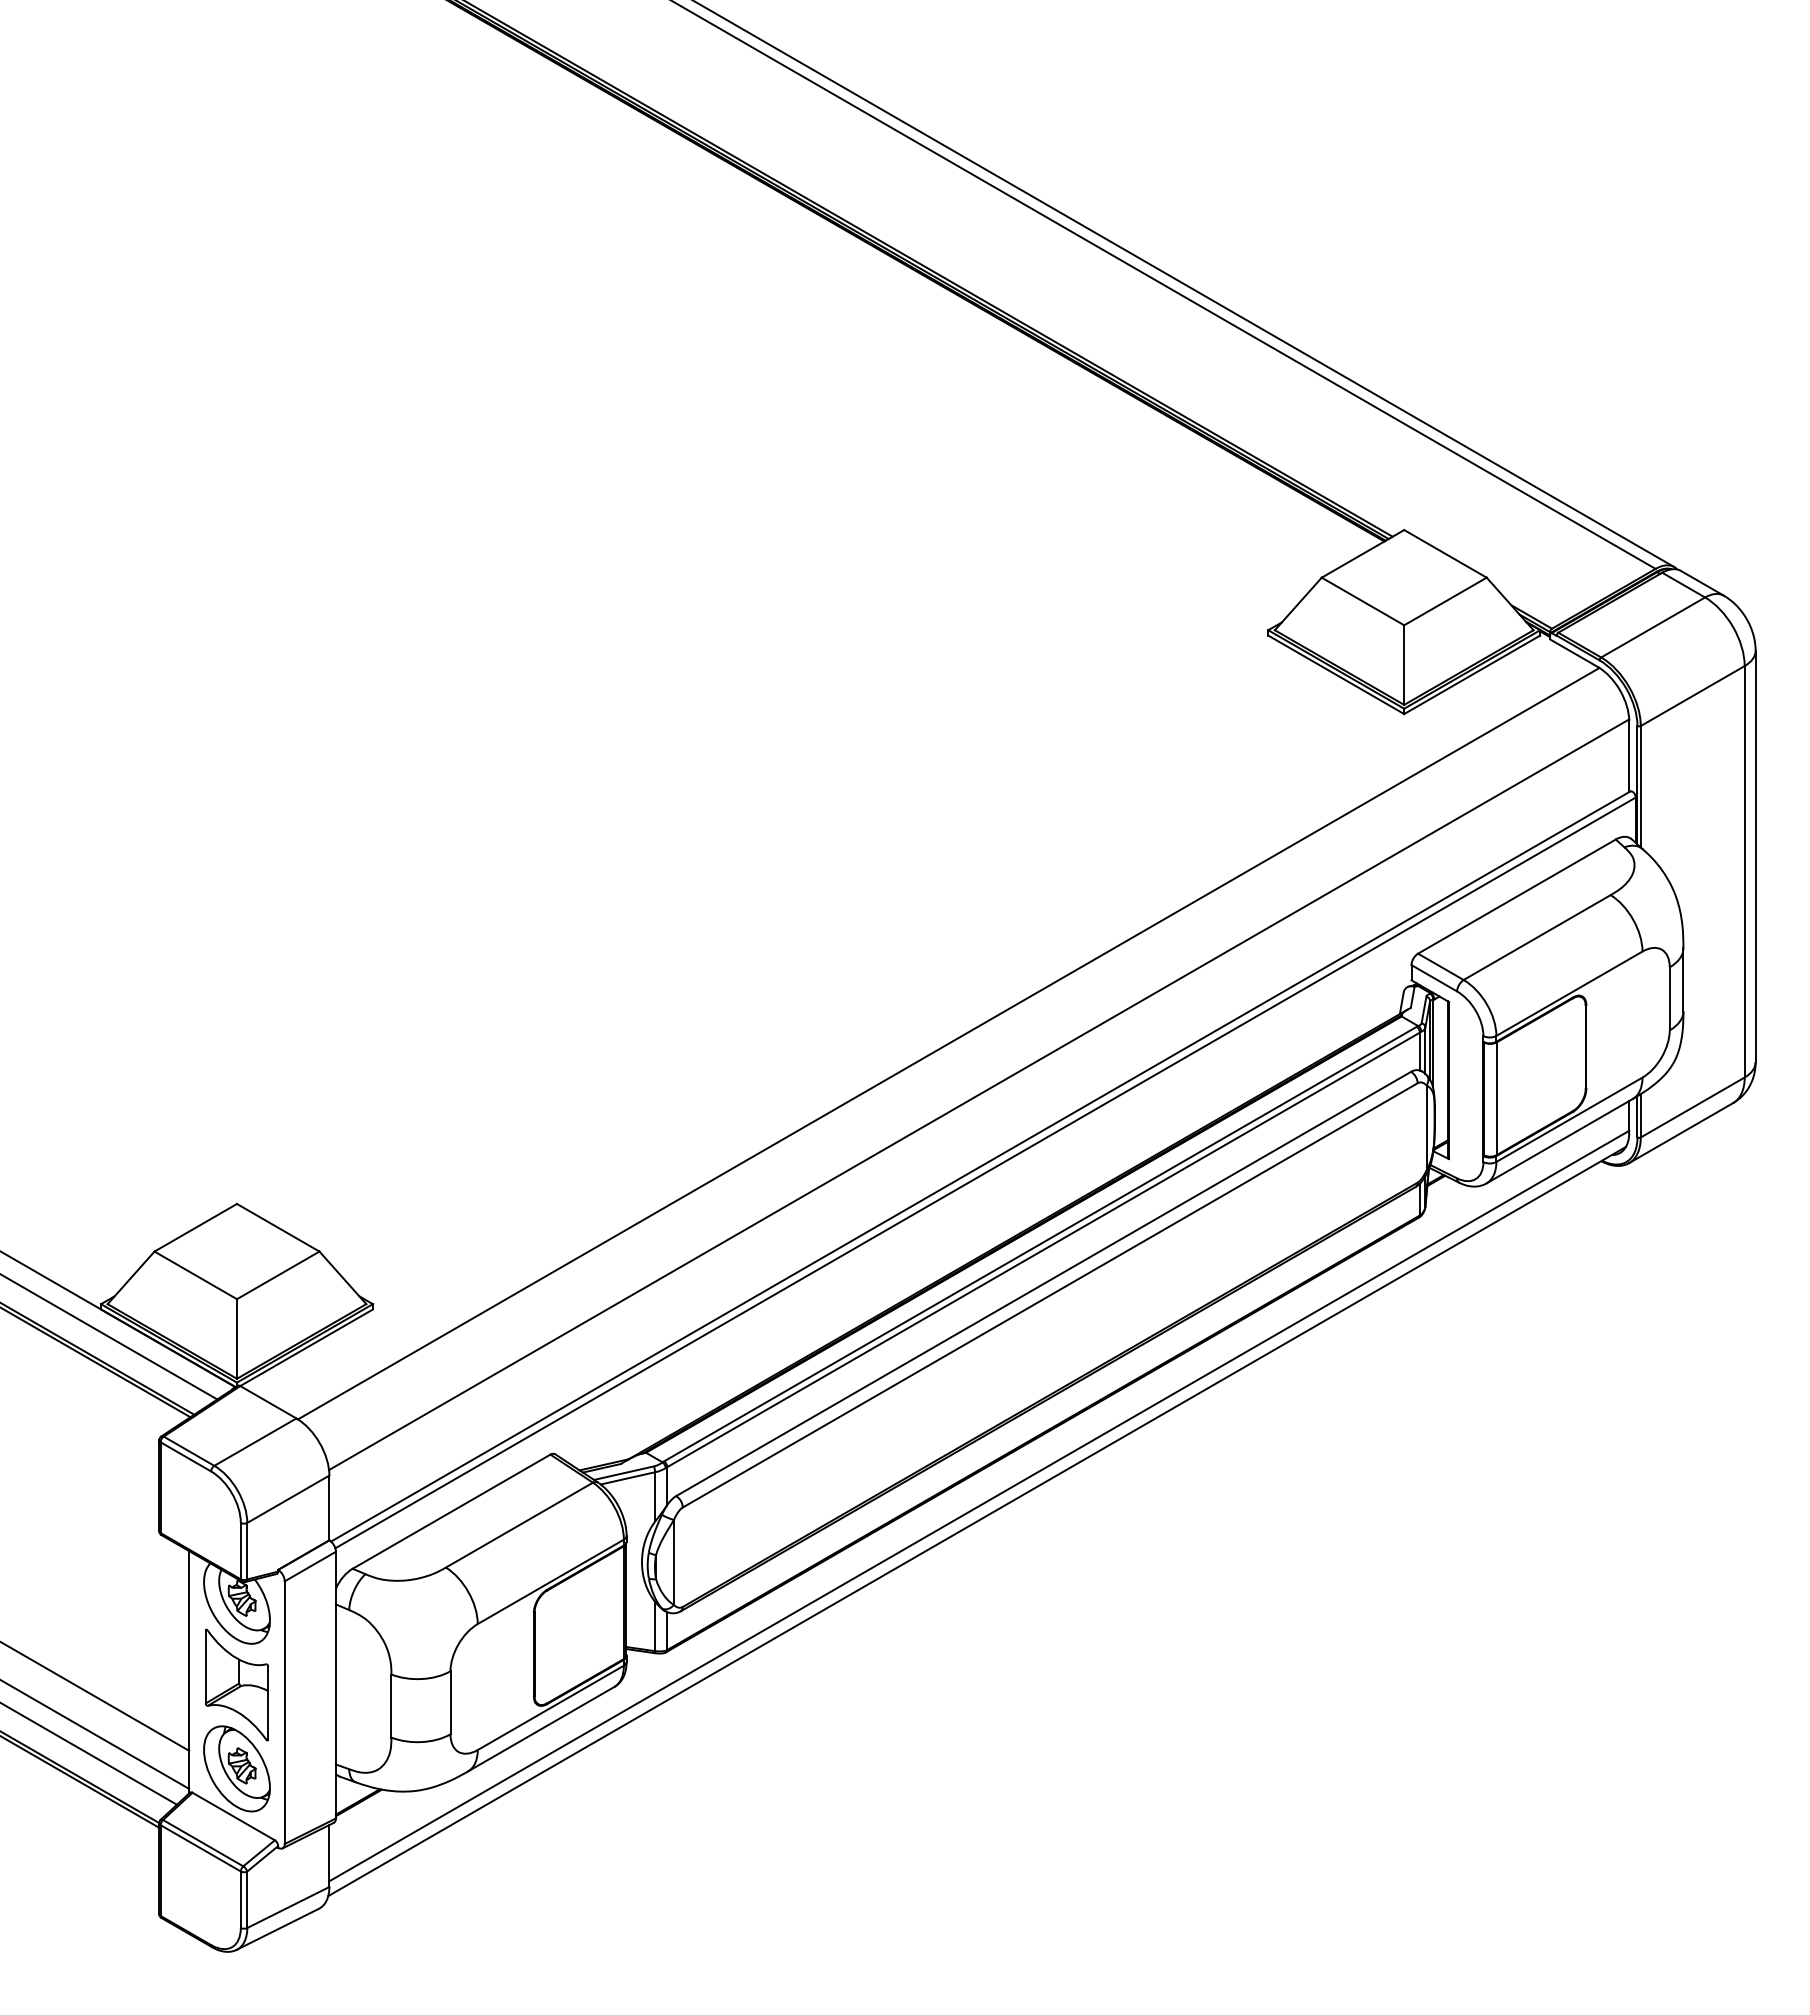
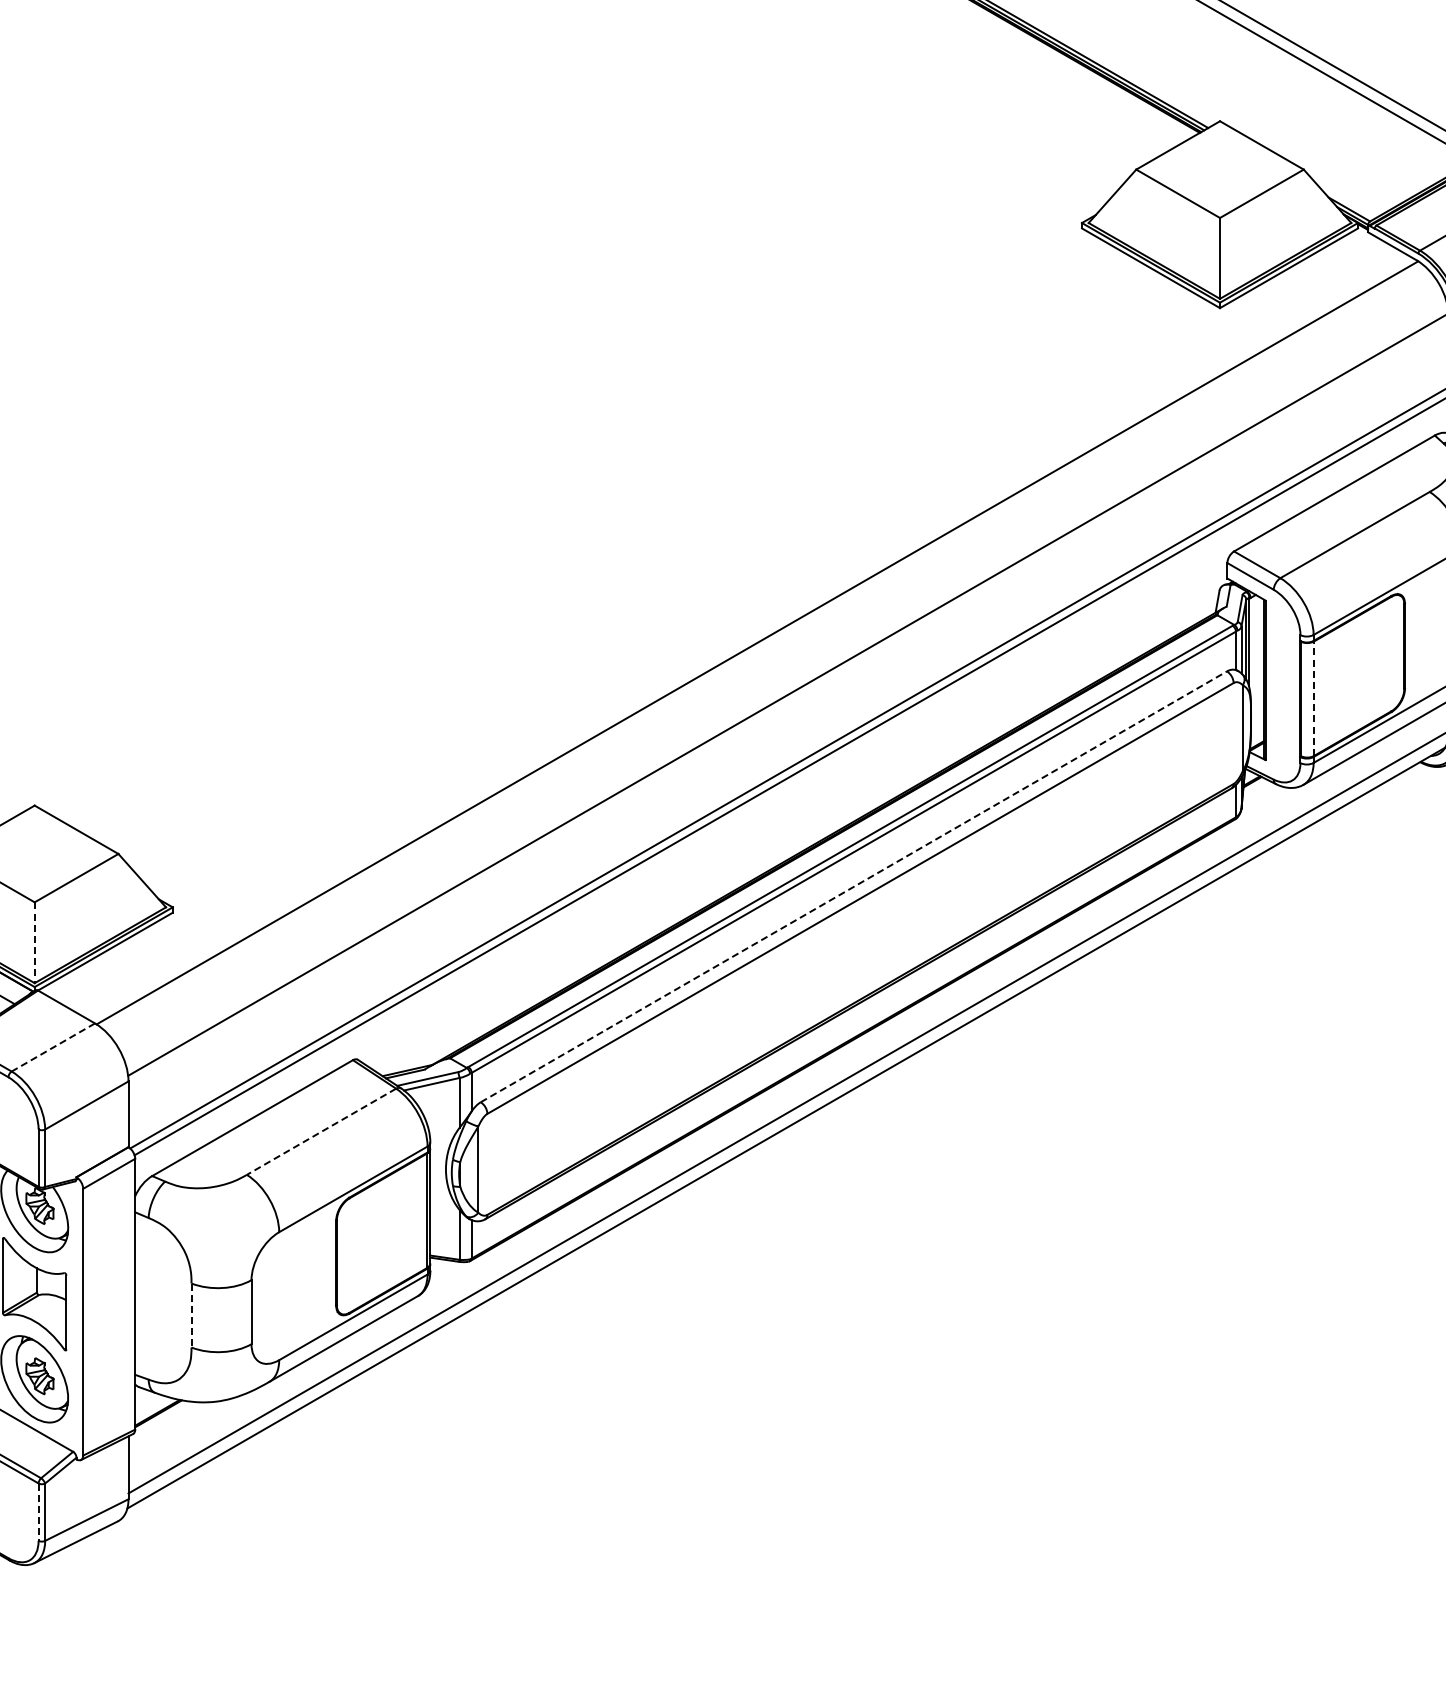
line: (1496, 1098) -> (1313, 698), solid -> dashed
line: (1044, 1283) -> (854, 886), solid -> dashed
line: (237, 1339) -> (35, 943), solid -> dashed
line: (254, 1442) -> (52, 1047), solid -> dashed
line: (519, 1525) -> (321, 1132), solid -> dashed
line: (391, 1706) -> (191, 1315), solid -> dashed
line: (240, 1900) -> (38, 1512), solid -> dashed

